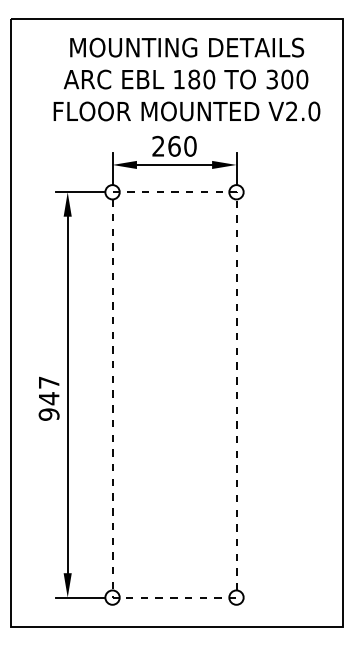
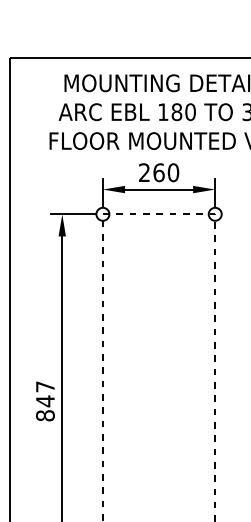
text: (48, 414) -> (44, 415), 947 -> 847

